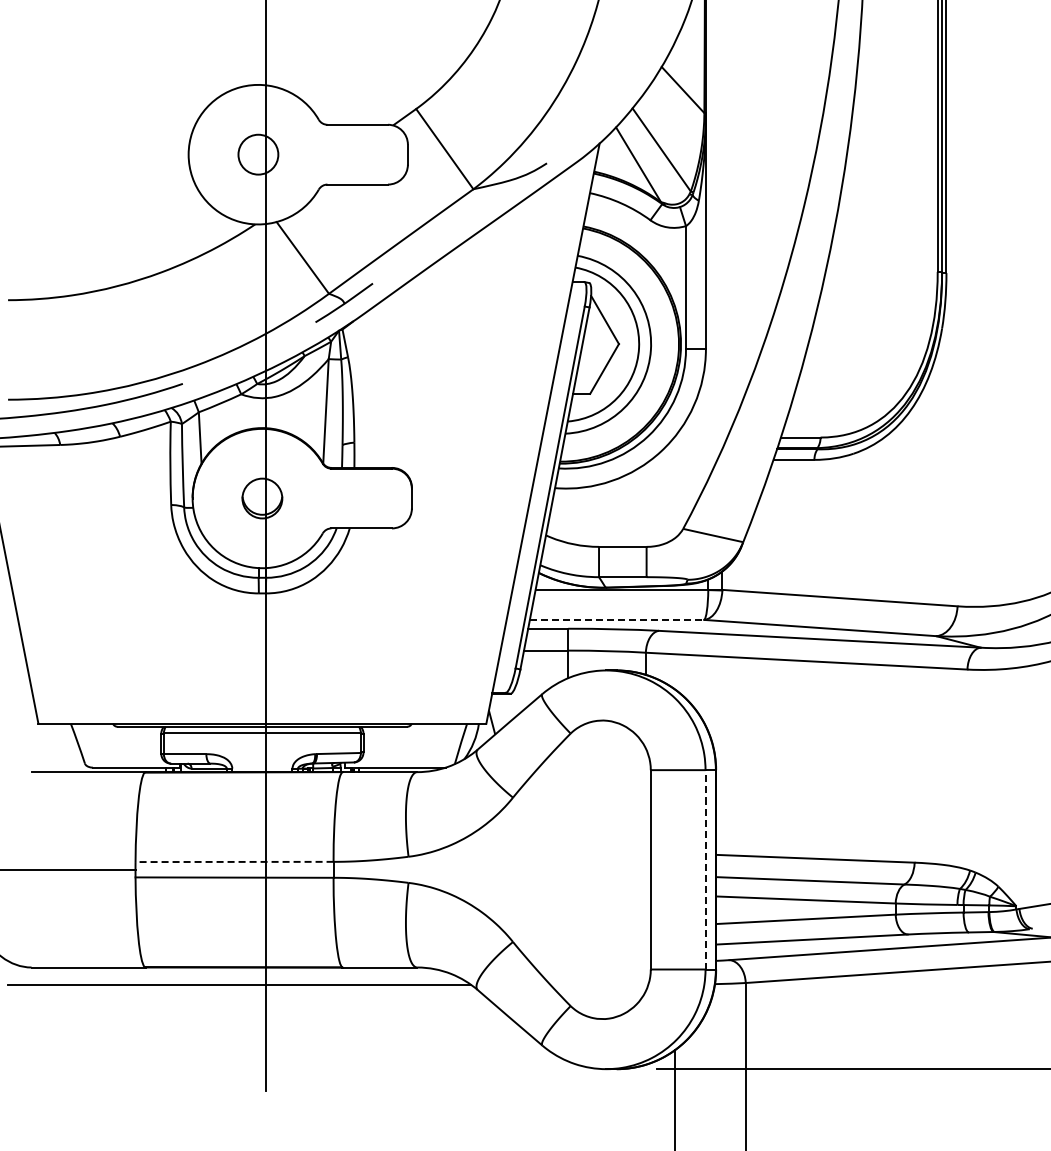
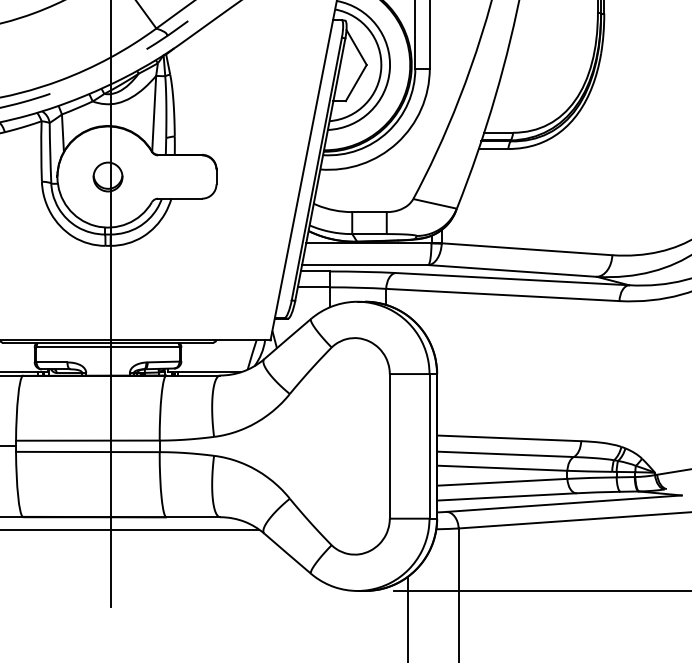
line: (617, 619) -> (365, 264), dashed -> solid
line: (234, 861) -> (87, 440), dashed -> solid
line: (705, 869) -> (429, 446), dashed -> solid

